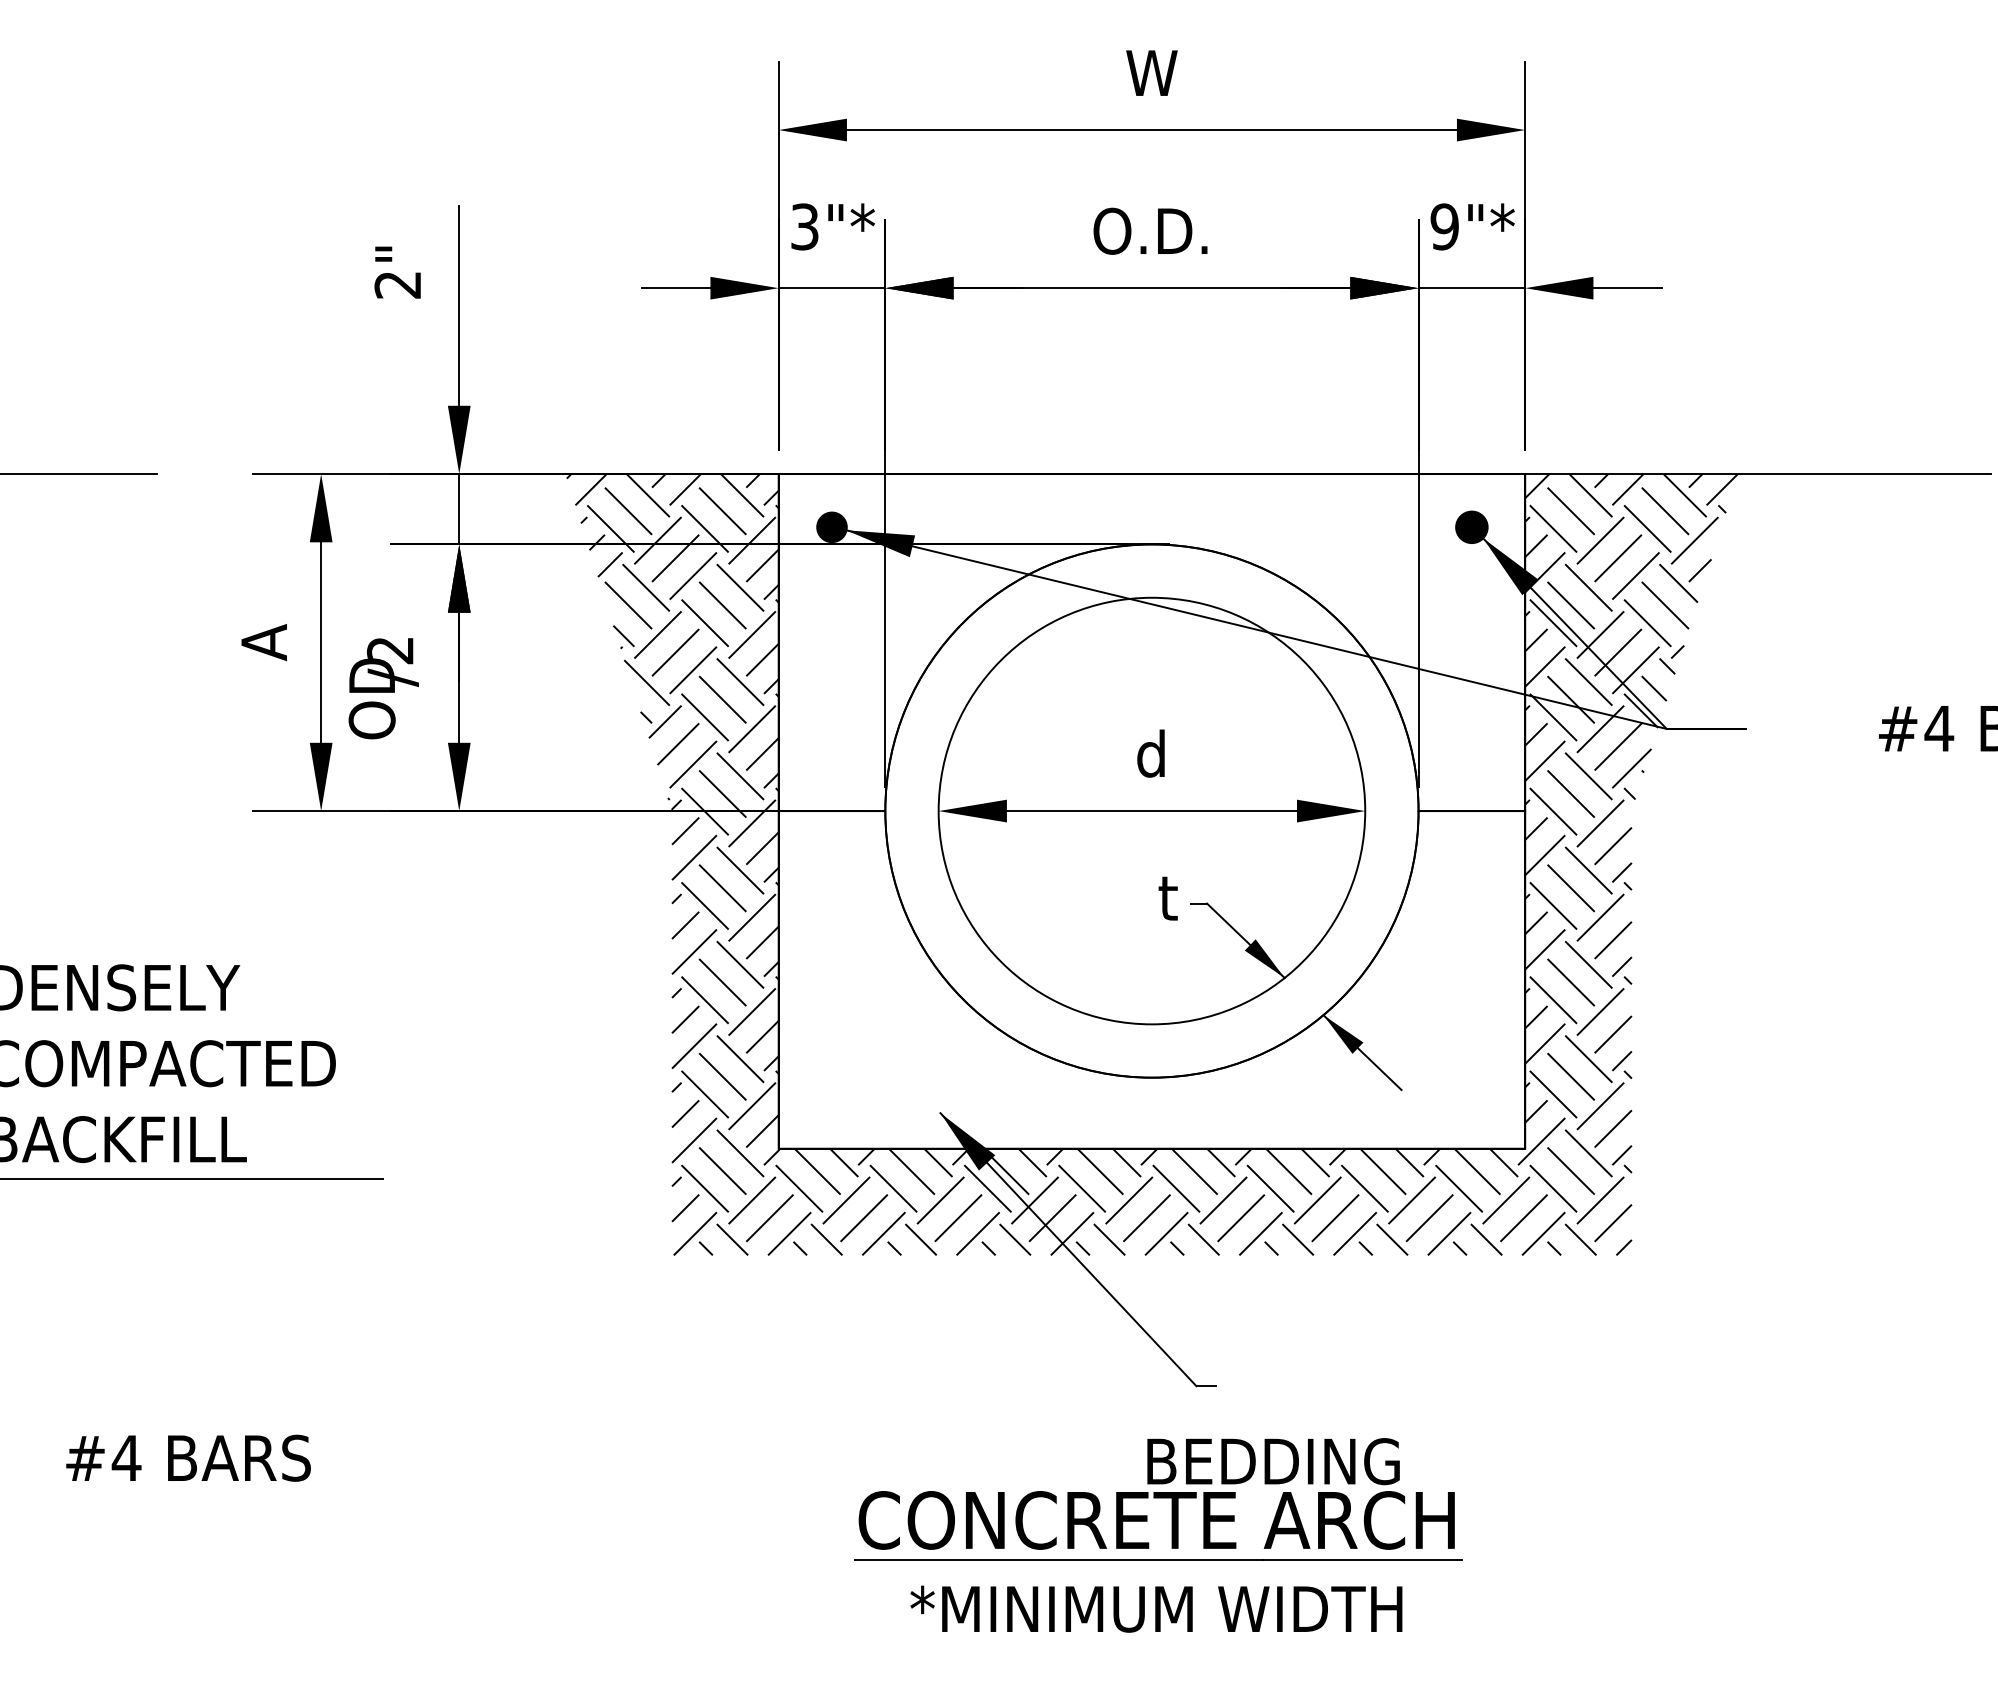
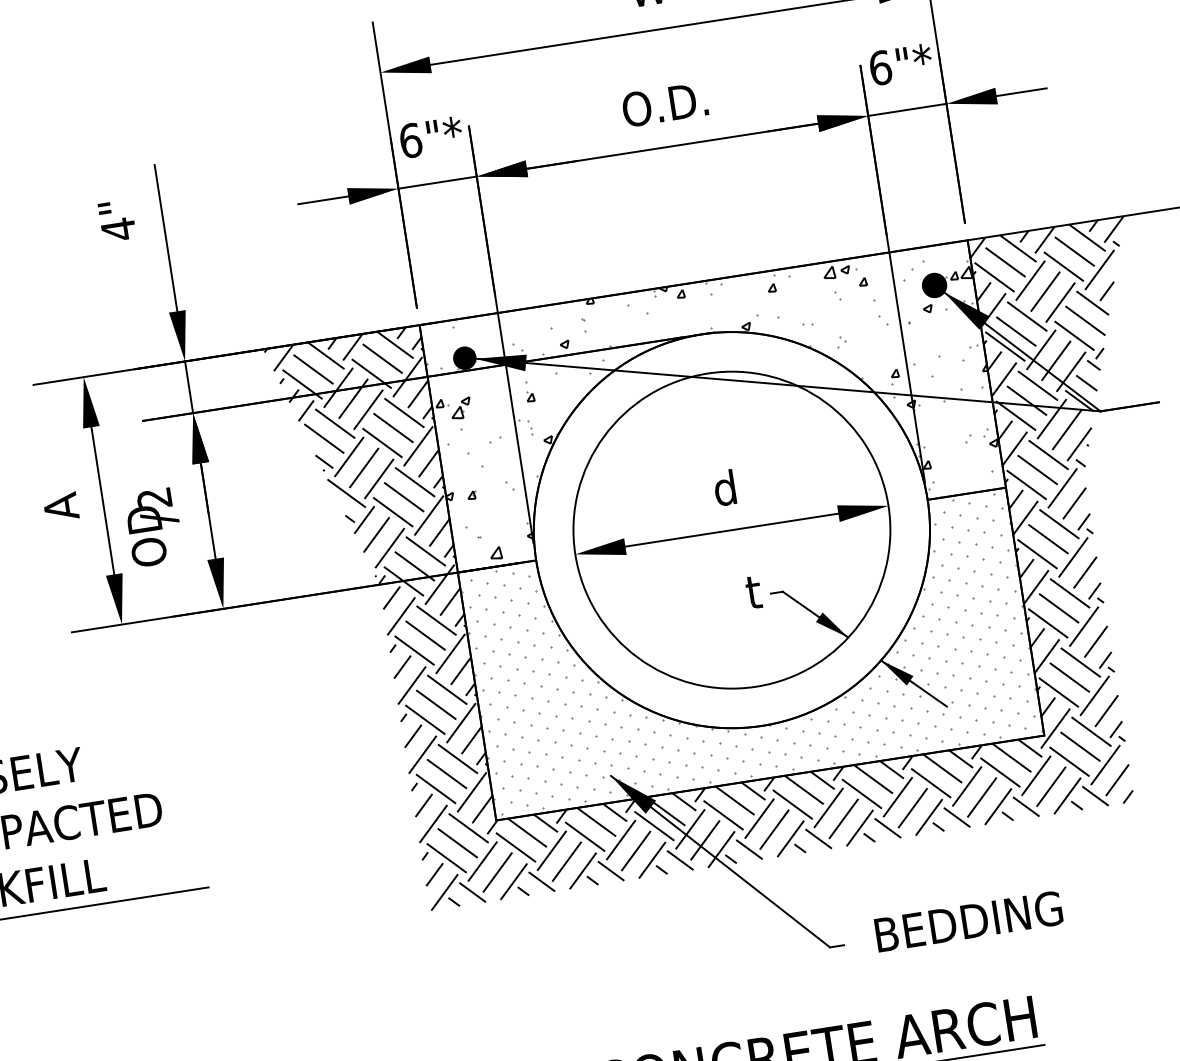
text: (805, 226) -> (411, 140), 3"* -> 6"*
text: (1444, 226) -> (880, 67), 9"* -> 6"*
text: (397, 284) -> (118, 229), 2" -> 4"
hatch: (1151, 641) -> (712, 405), added
hatch: (1151, 978) -> (750, 653), added
text: (1273, 1461) -> (968, 921), moved

